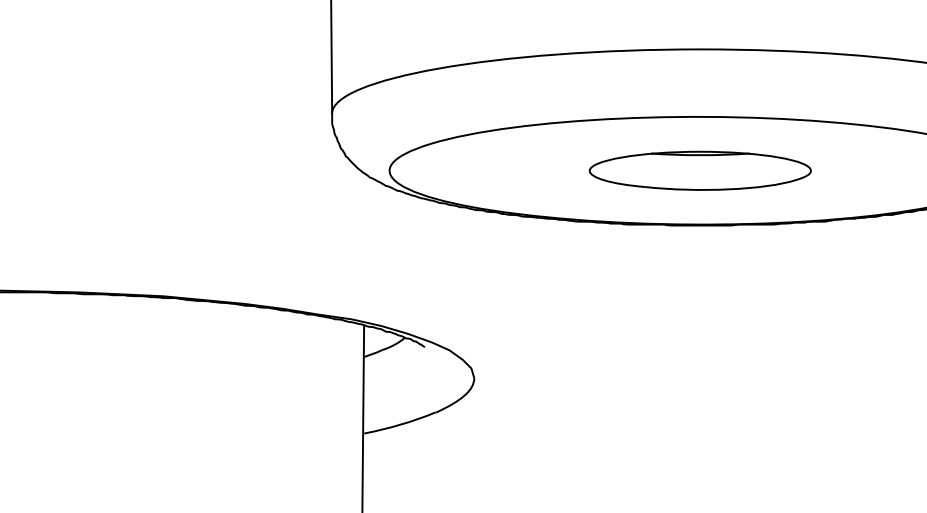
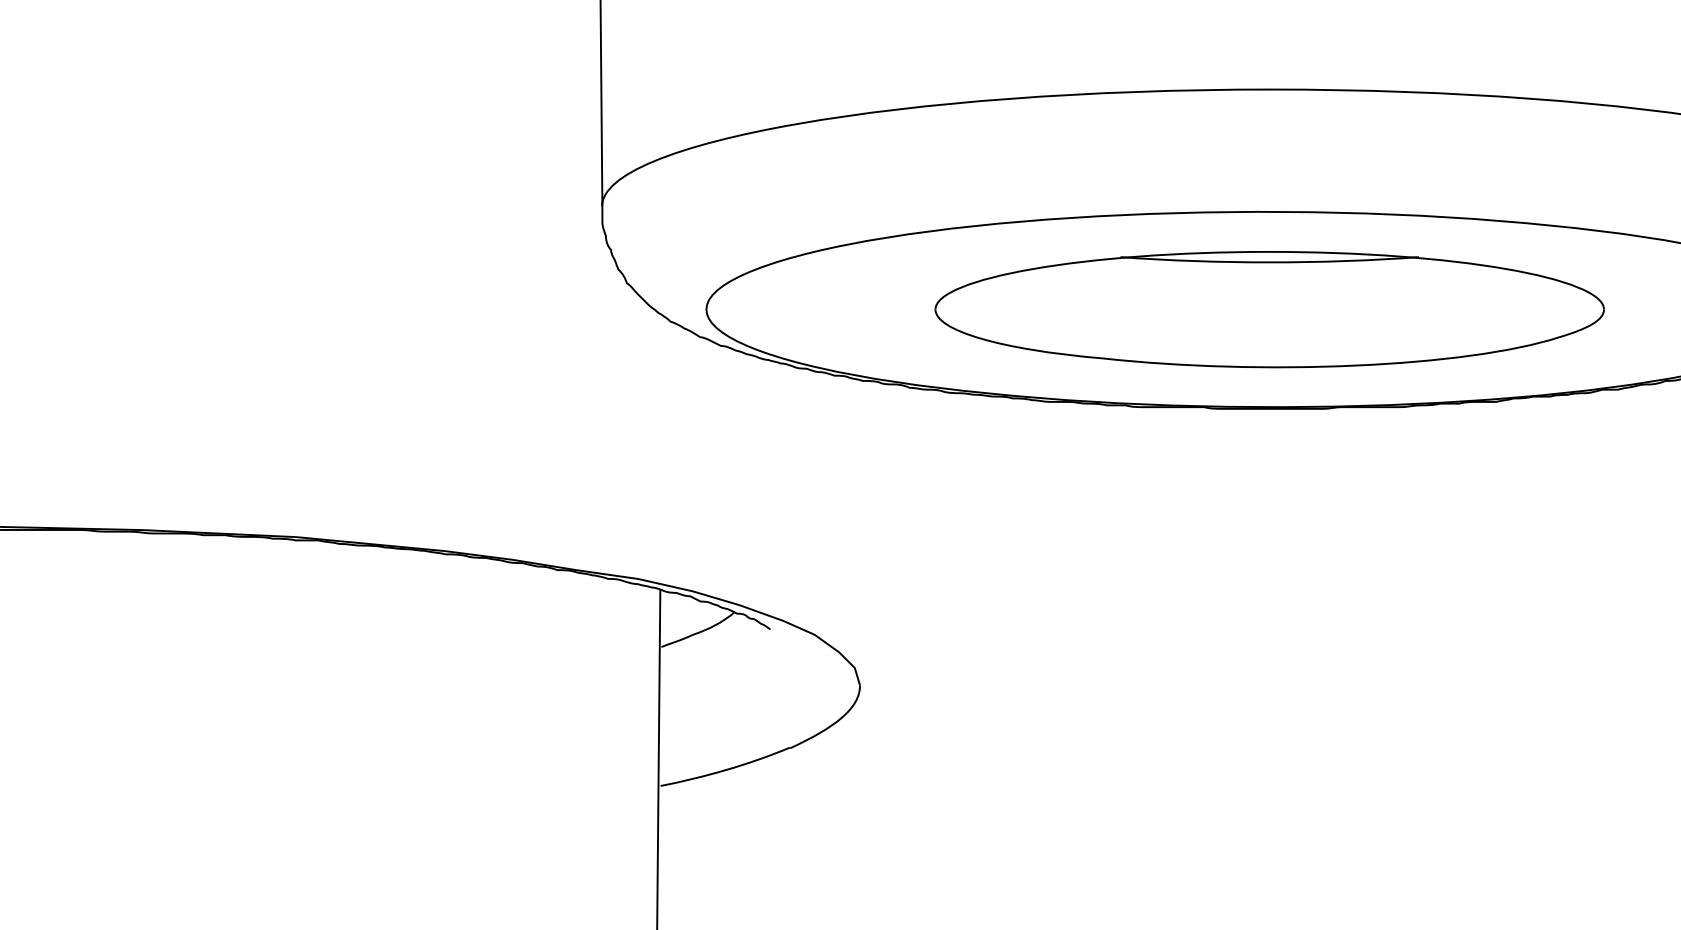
part: (700, 170) -> (1270, 309), size x1.67

